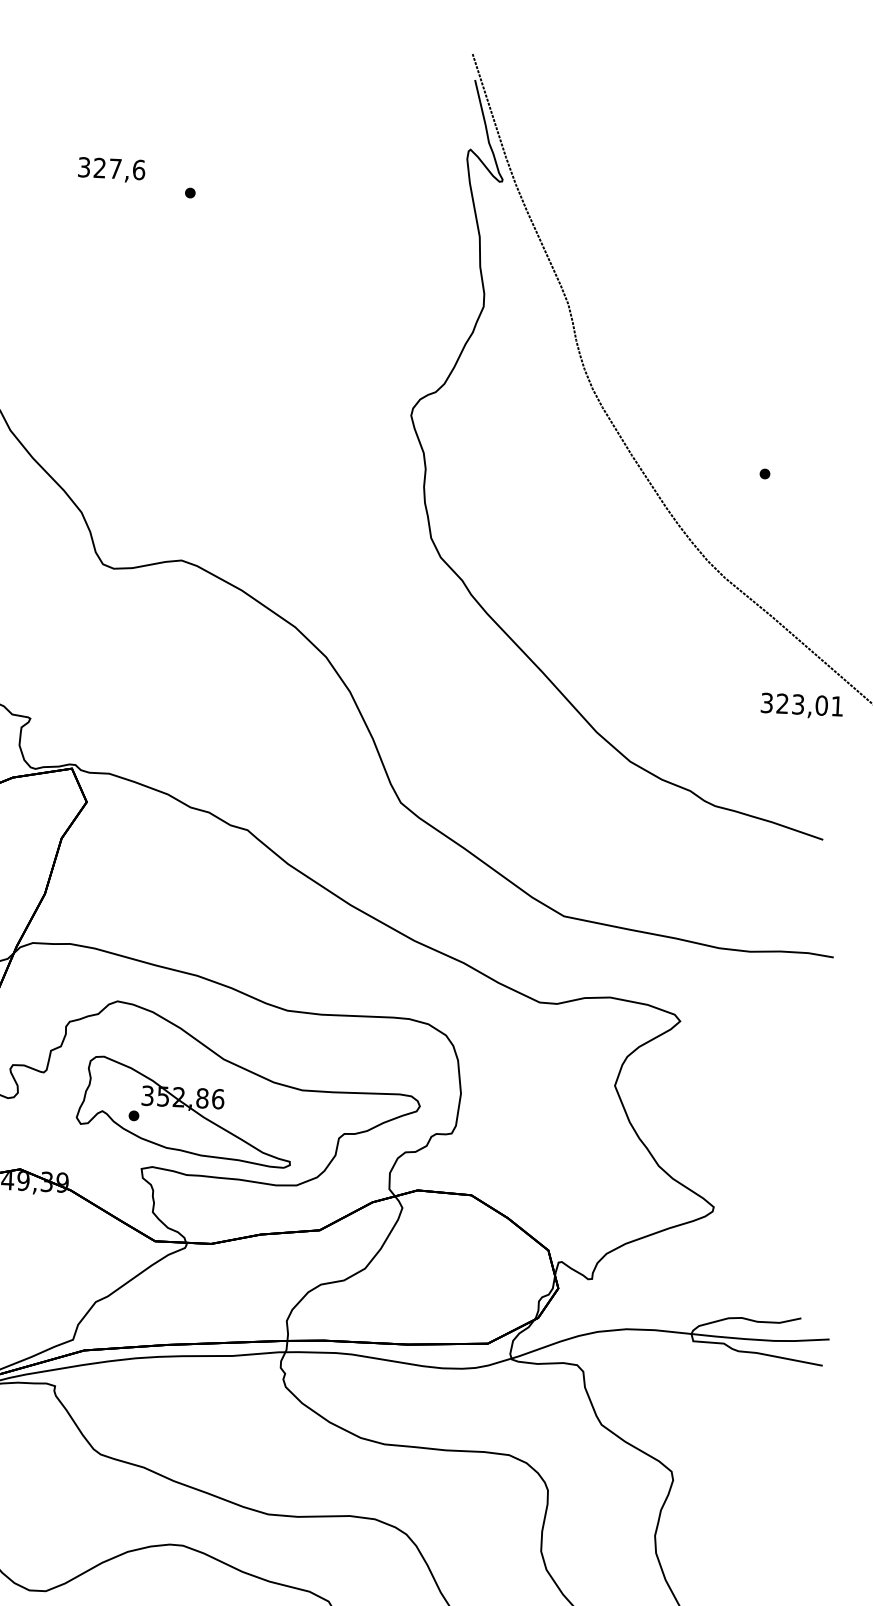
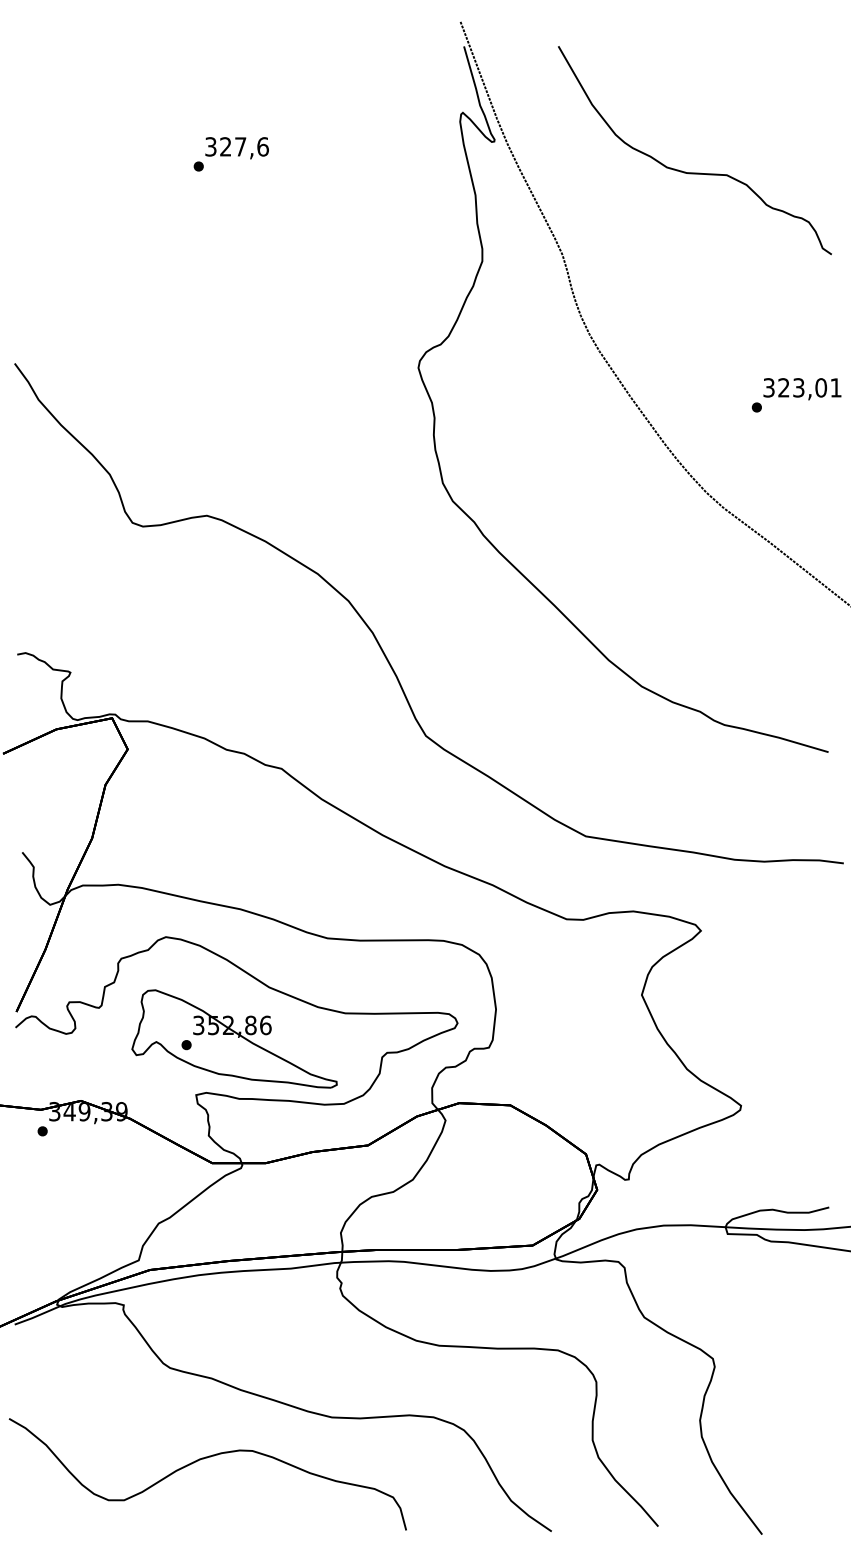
text: (111, 170) -> (236, 148), moved
curve: (711, 223) -> (694, 172), added
text: (802, 706) -> (802, 389), moved

